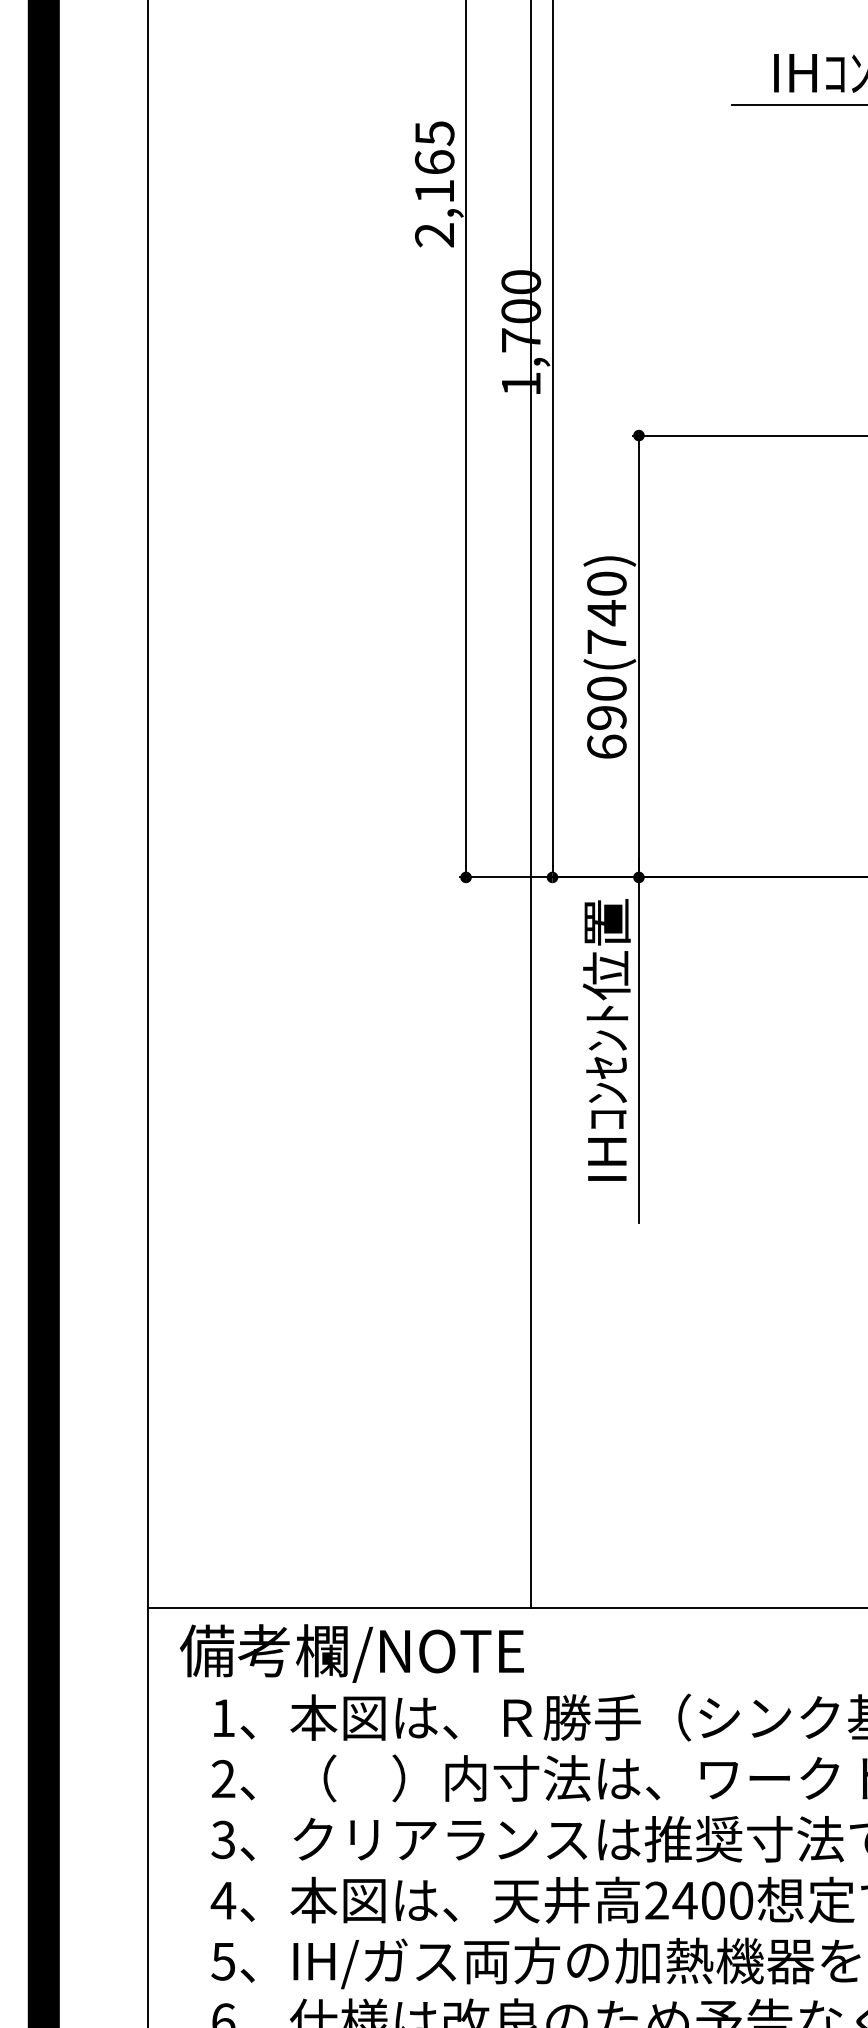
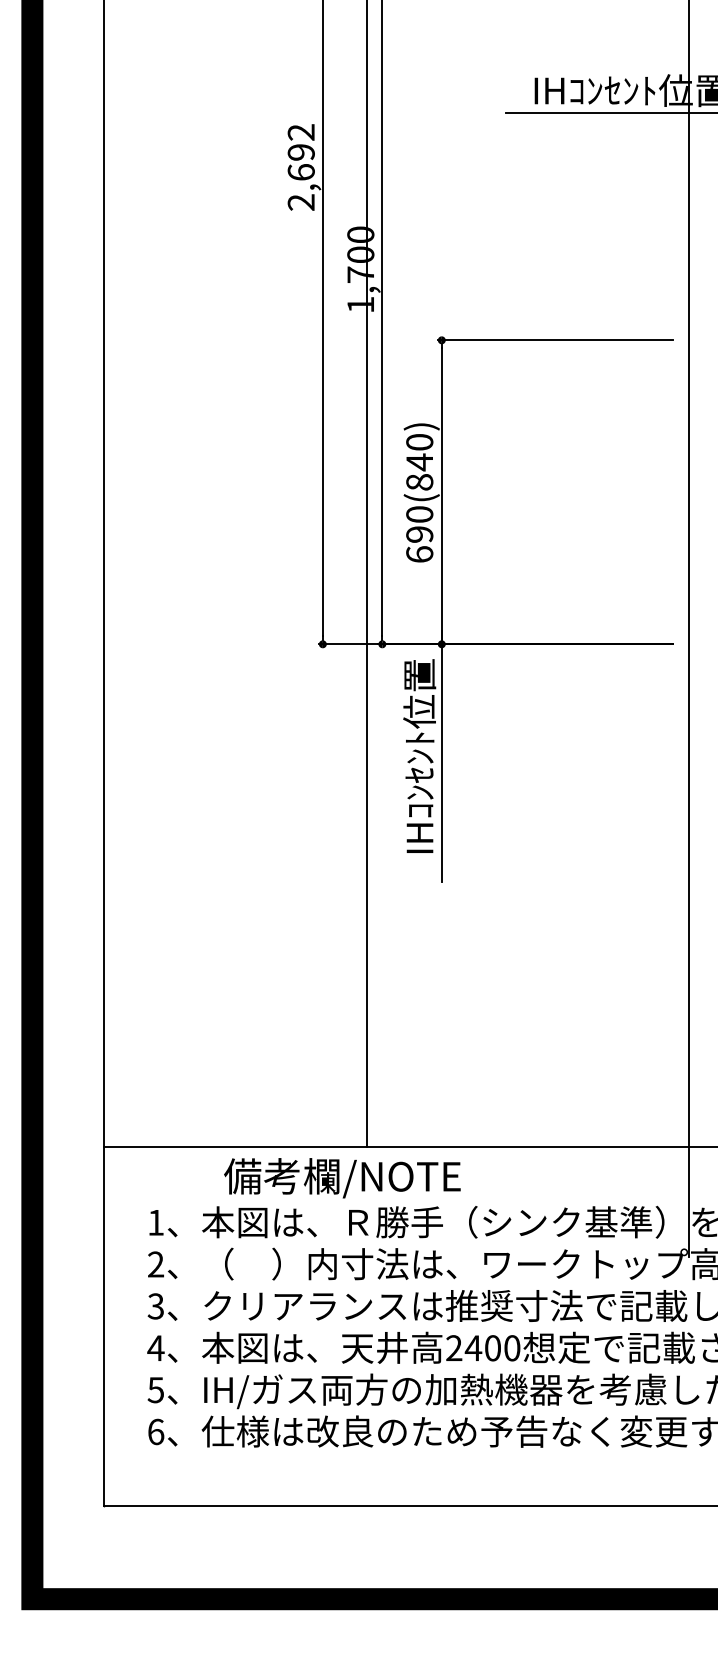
text: (433, 162) -> (300, 152), 2,165 -> 2,692
text: (606, 642) -> (419, 482), 690(740) -> 690(840)
text: (352, 1653) -> (342, 1178), moved

